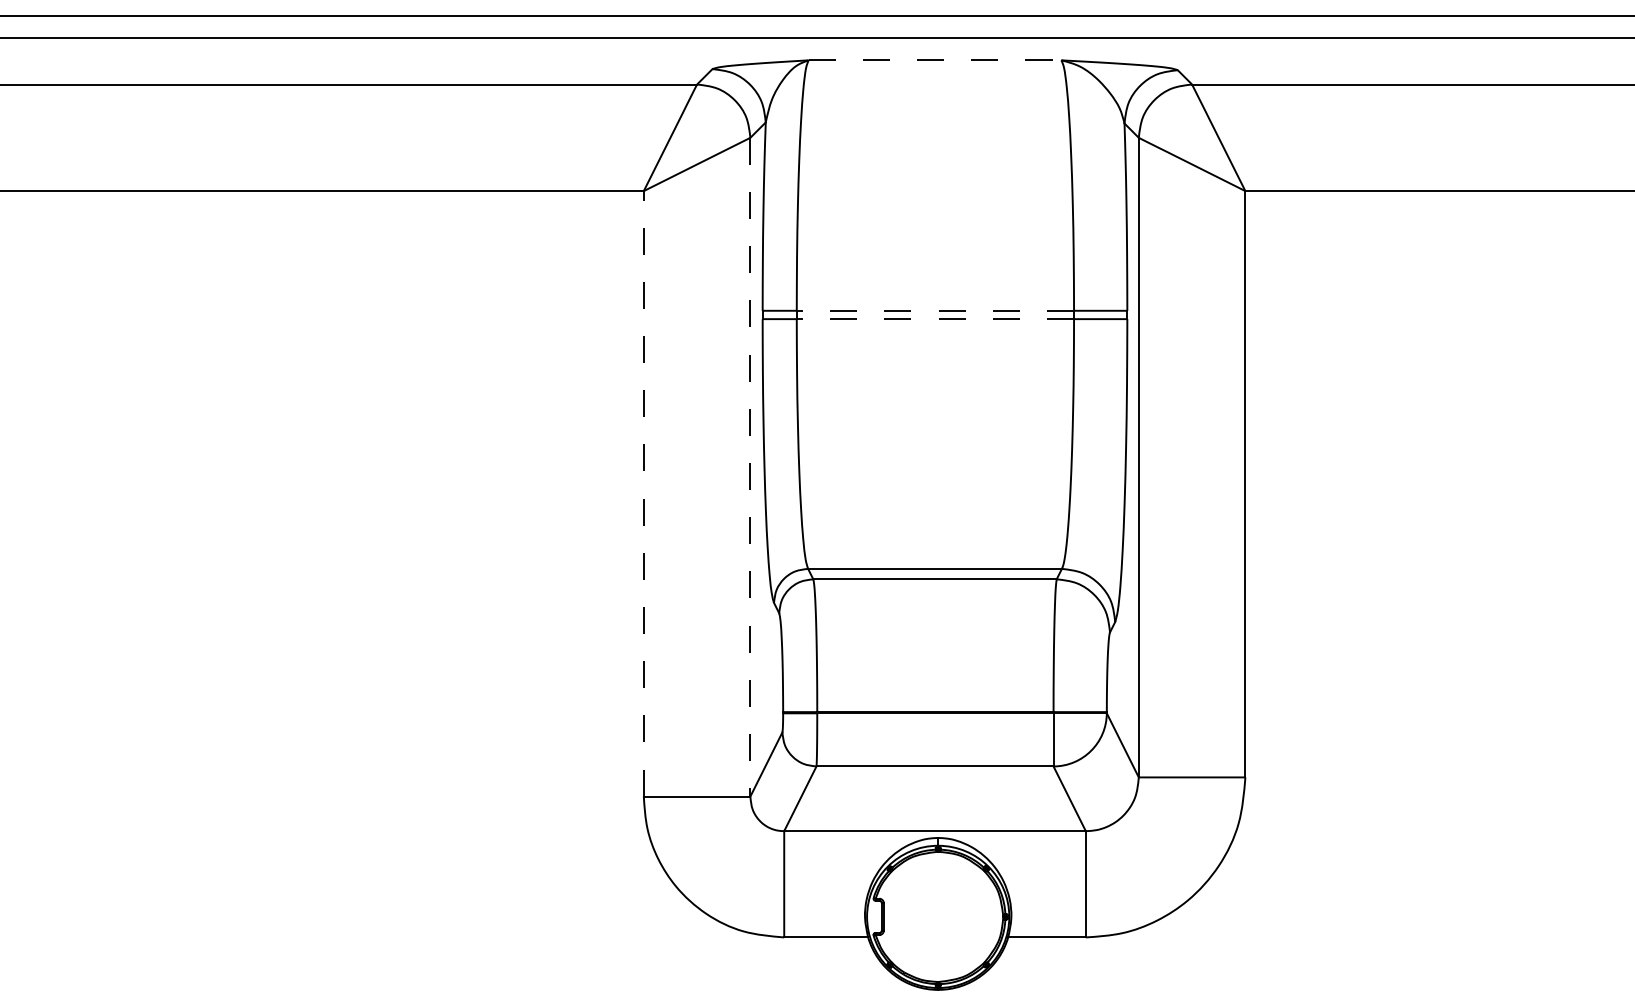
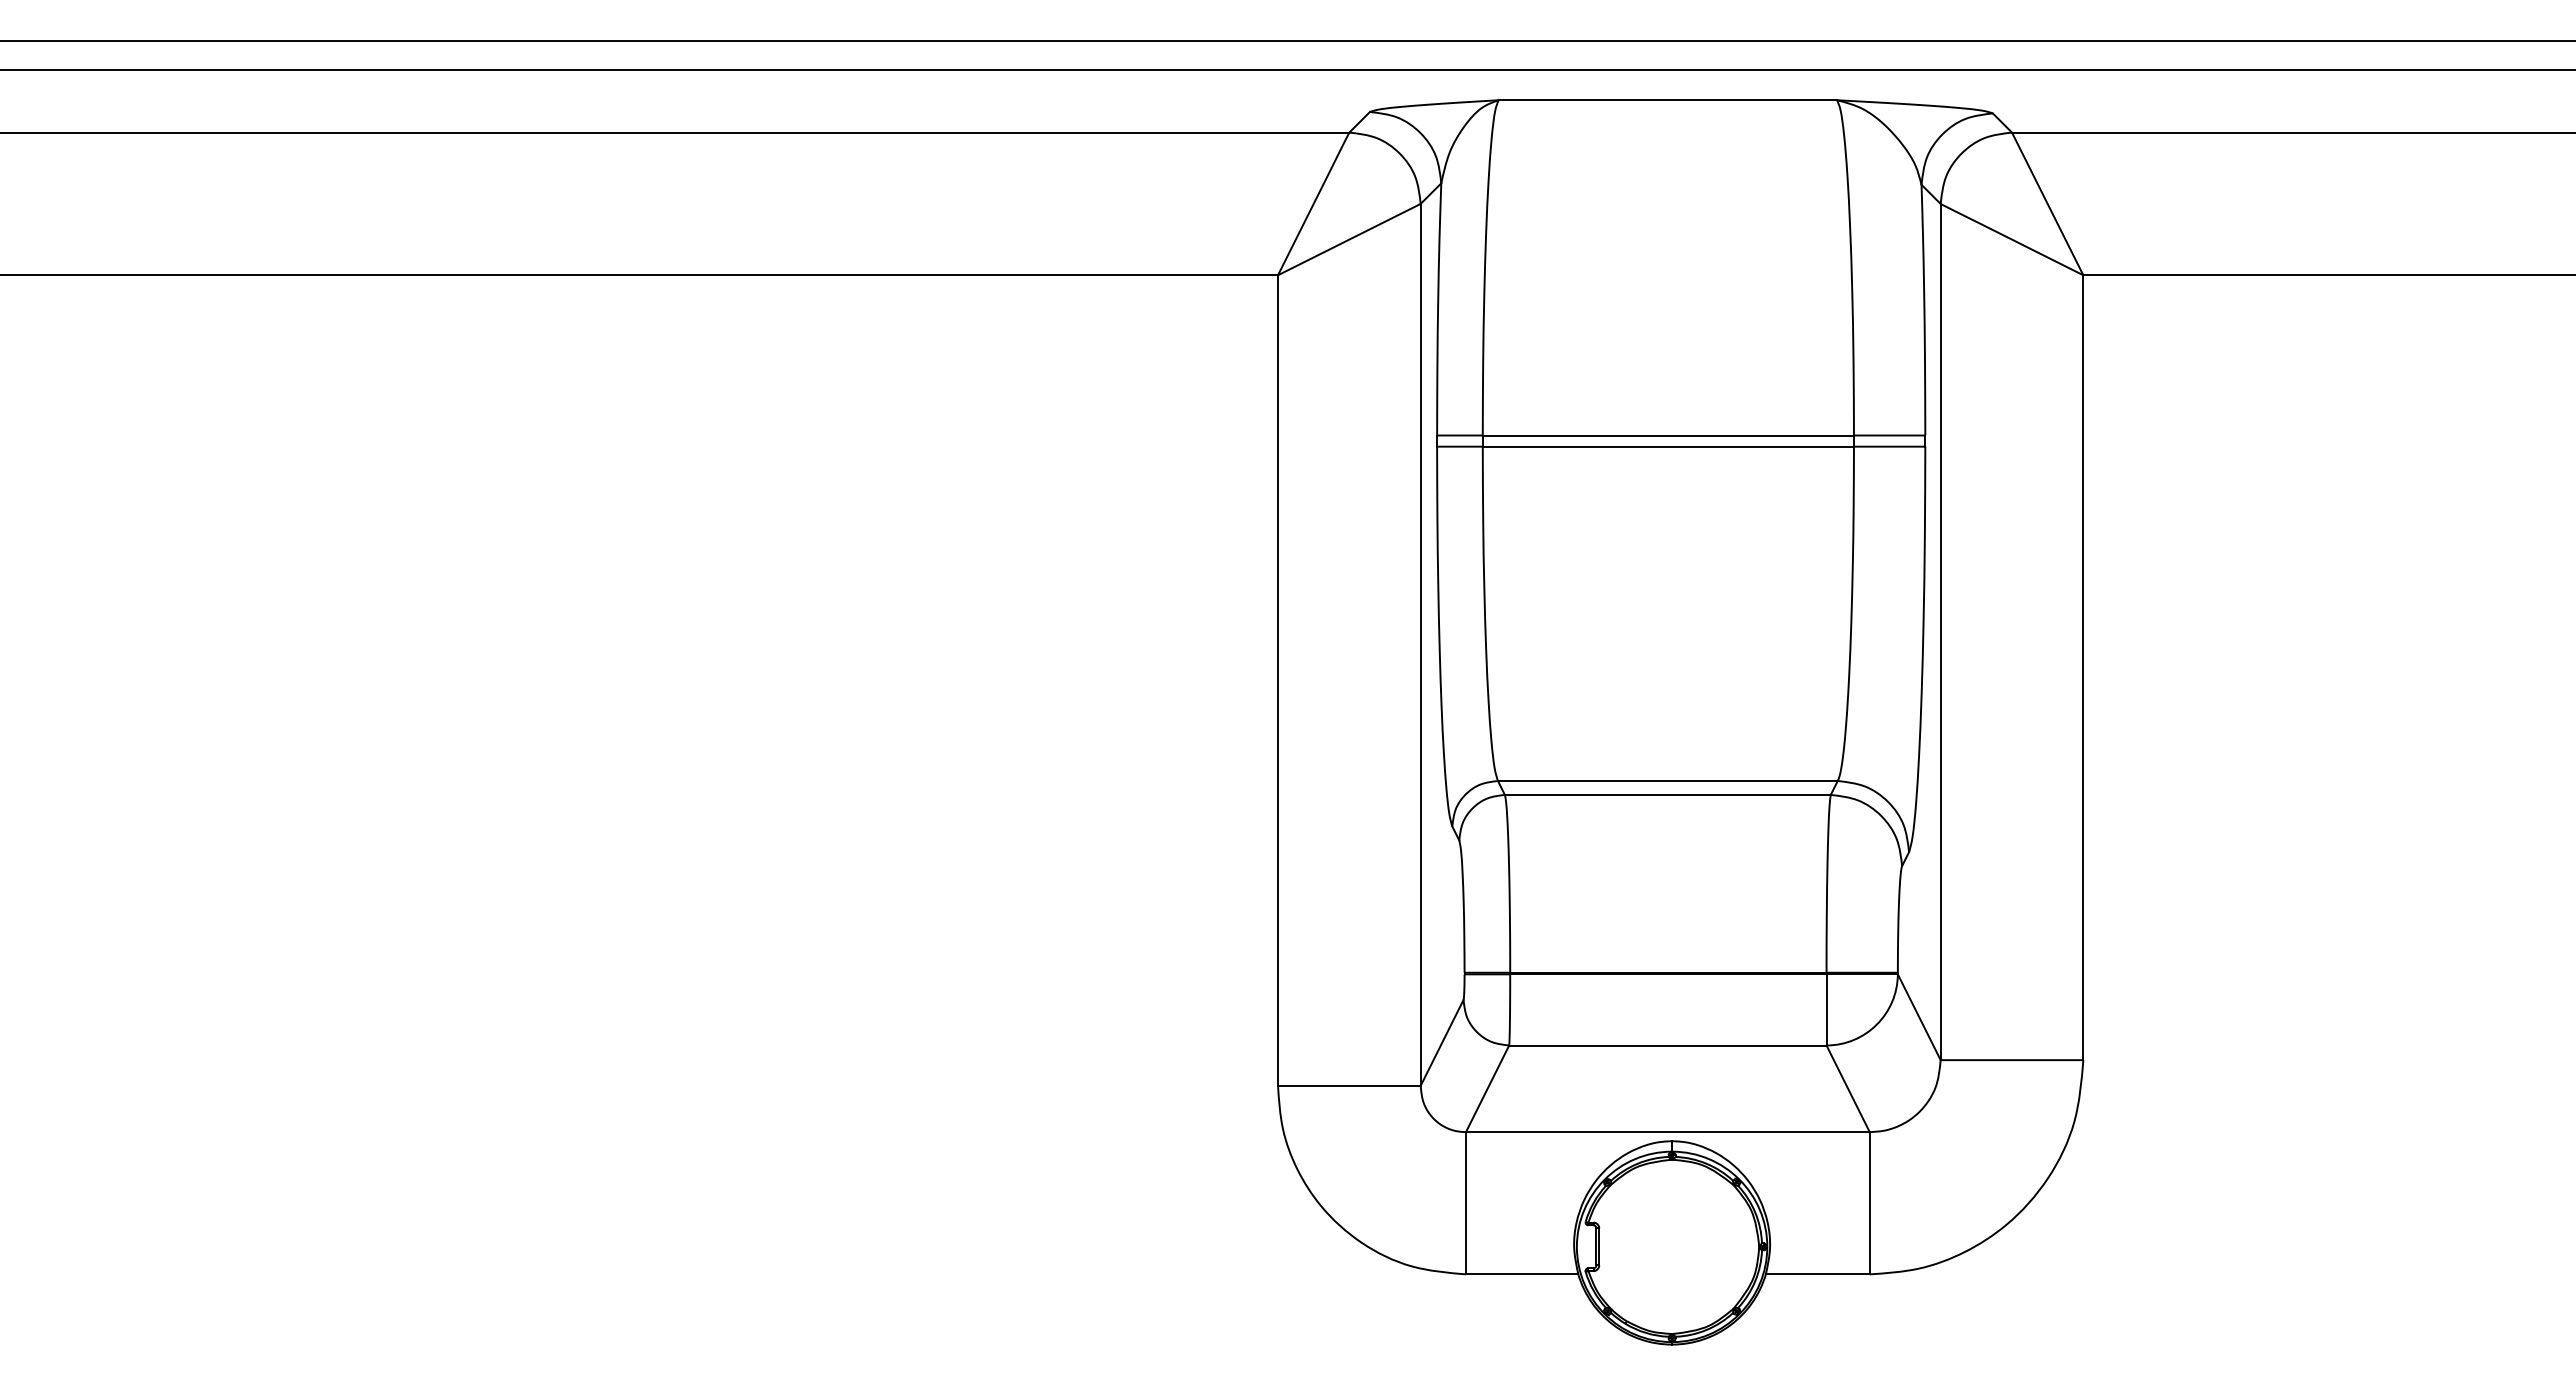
line: (935, 60) -> (1668, 100), dashed -> solid
line: (935, 310) -> (1668, 435), dashed -> solid
line: (935, 319) -> (1668, 446), dashed -> solid
line: (750, 466) -> (1420, 644), dashed -> solid
line: (644, 493) -> (1278, 680), dashed -> solid

